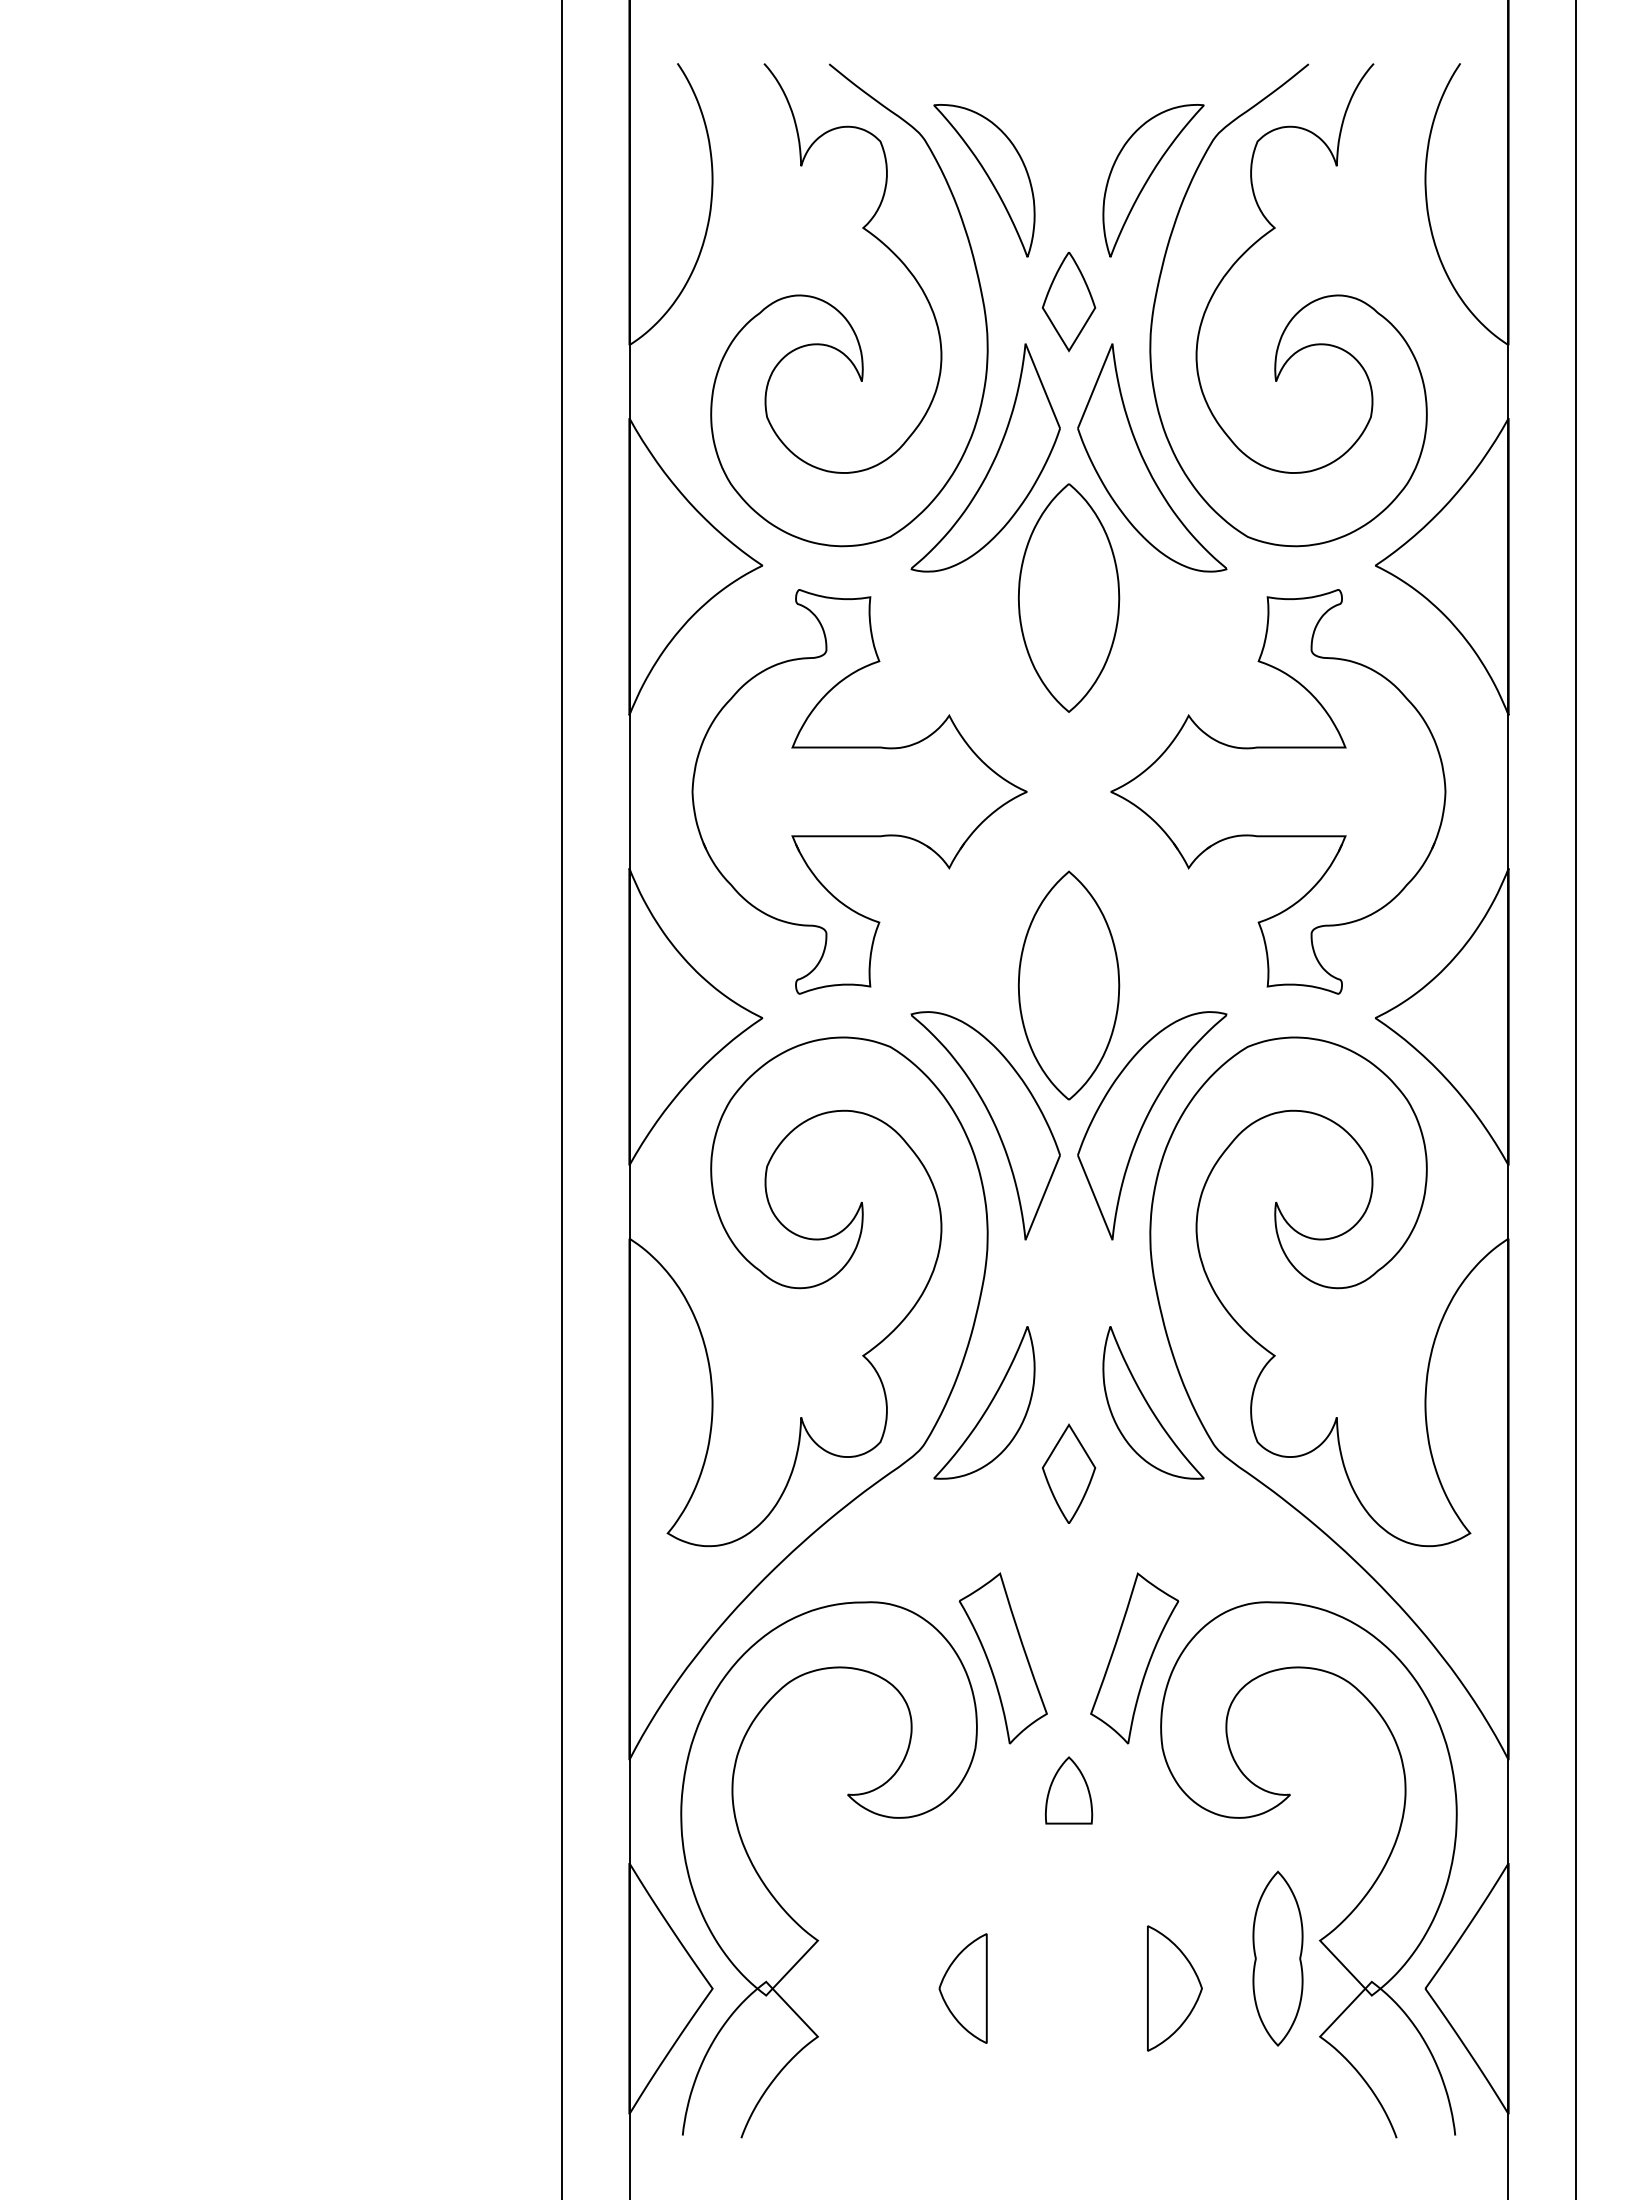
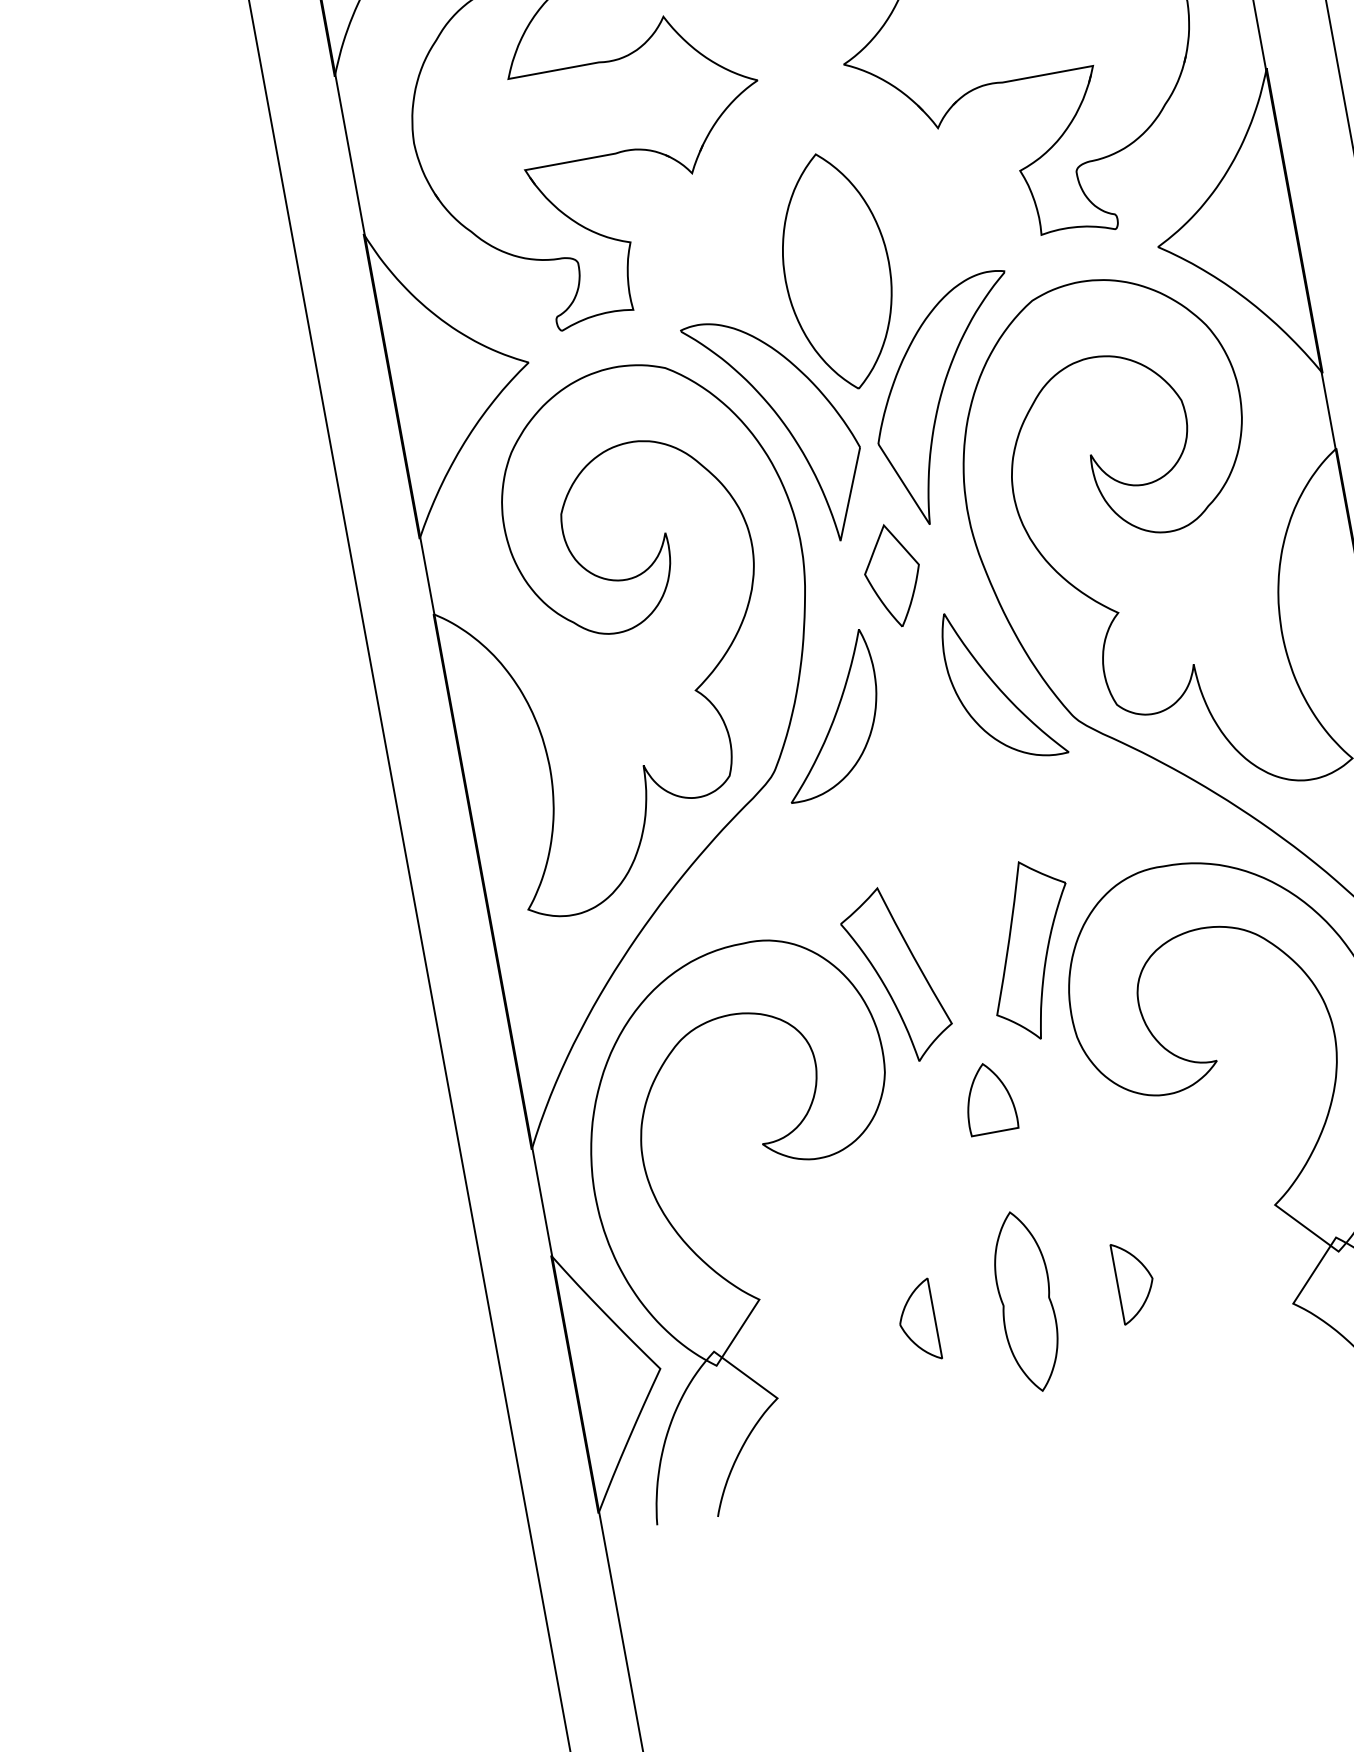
part: (1069, 1473) -> (893, 575), moved
part: (1277, 1958) -> (1025, 1301), moved
part: (962, 1988) -> (916, 1321), size x0.71
part: (1174, 1988) -> (1134, 1281), size x0.62

